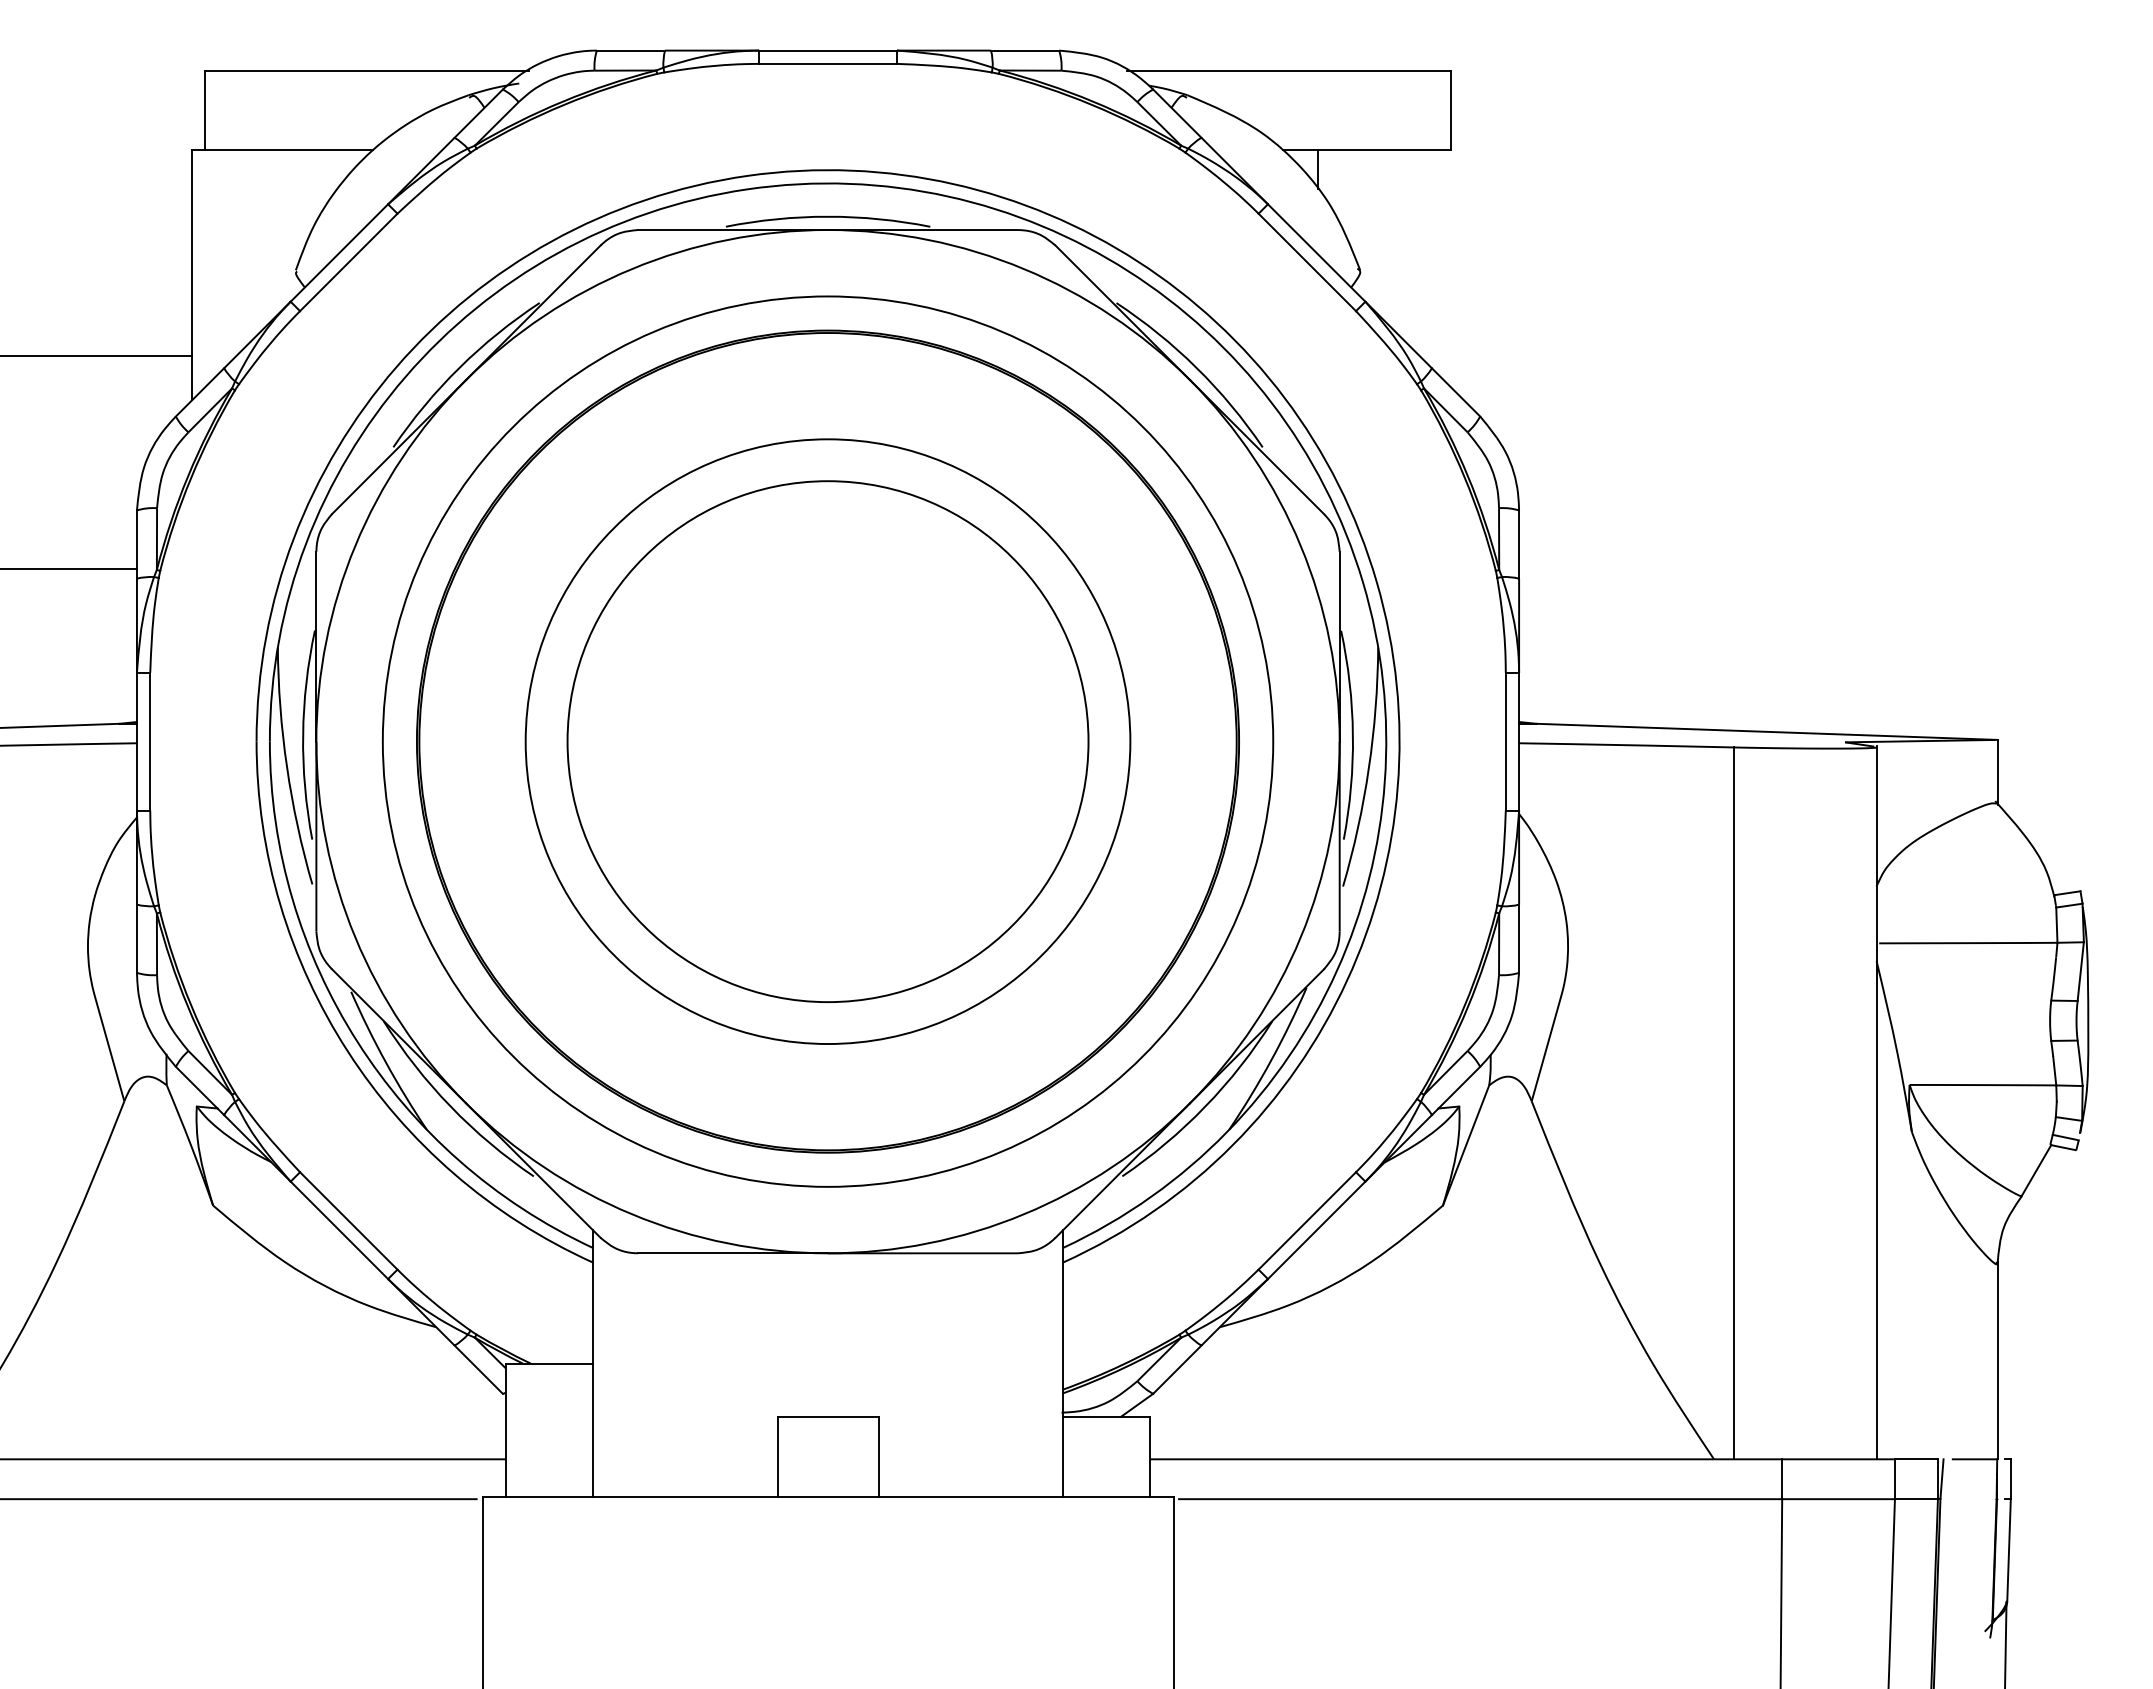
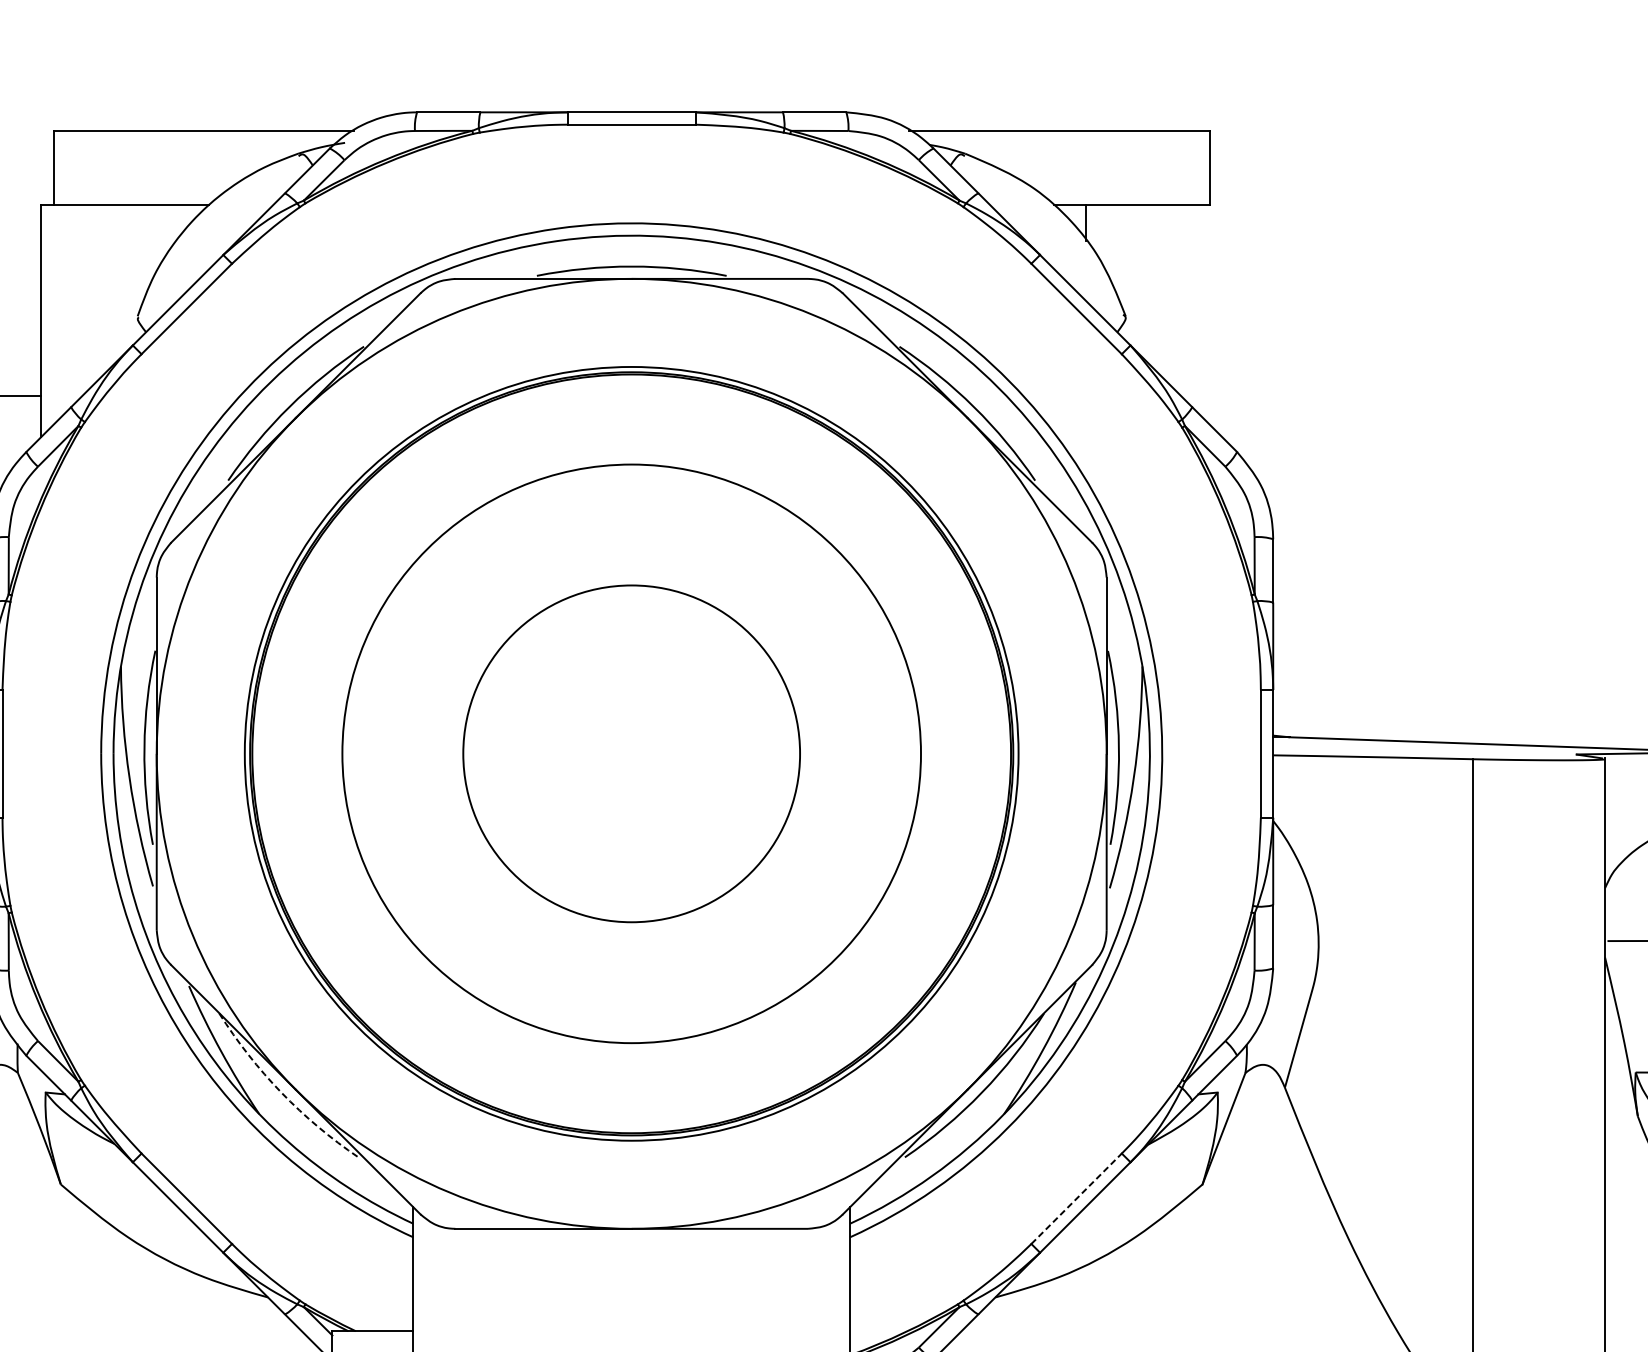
circle: (827, 741) -> (631, 753), size x0.6
circle: (827, 741) -> (631, 753), size x0.7
circle: (827, 741) -> (631, 753), size x1.6
arc: (450, 1106) -> (281, 1092), solid -> dashed
line: (1307, 1220) -> (1076, 1198), solid -> dashed

